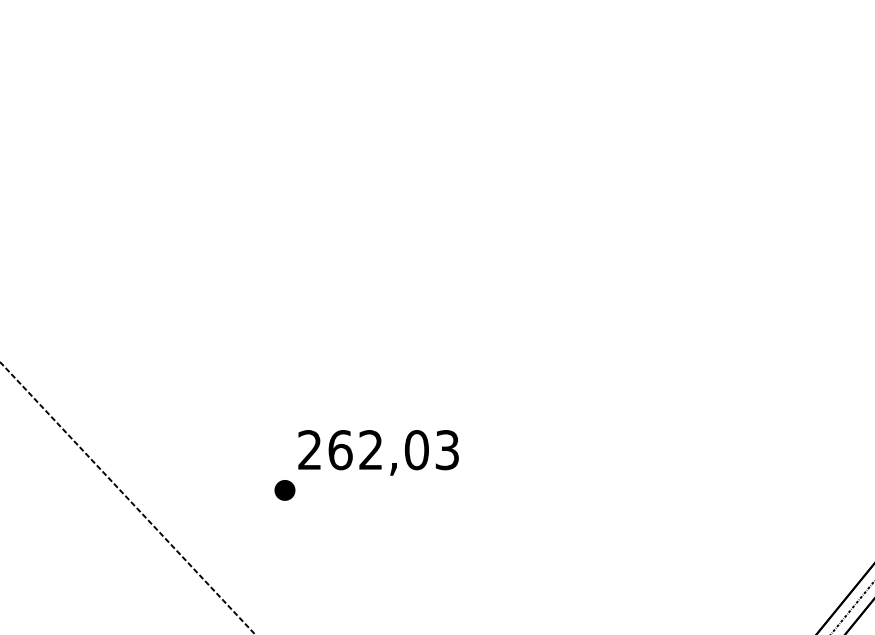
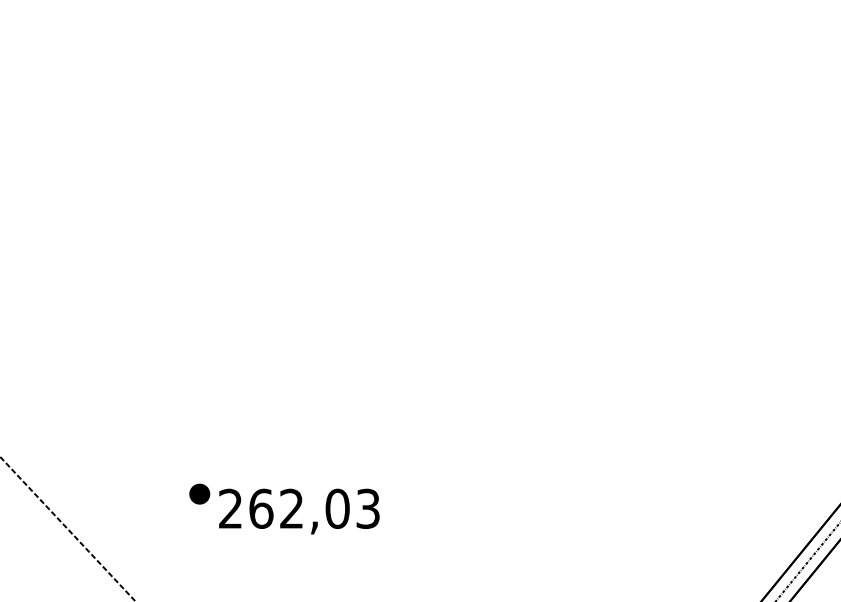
text: (378, 452) -> (299, 511), moved

